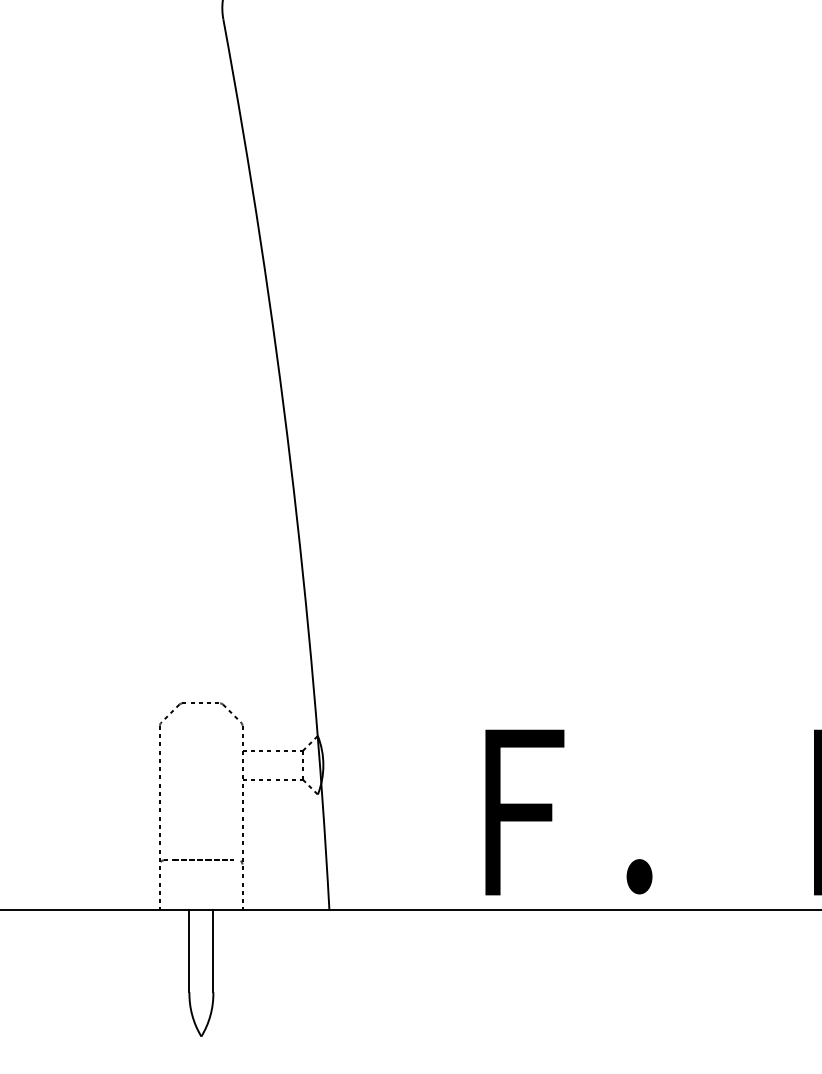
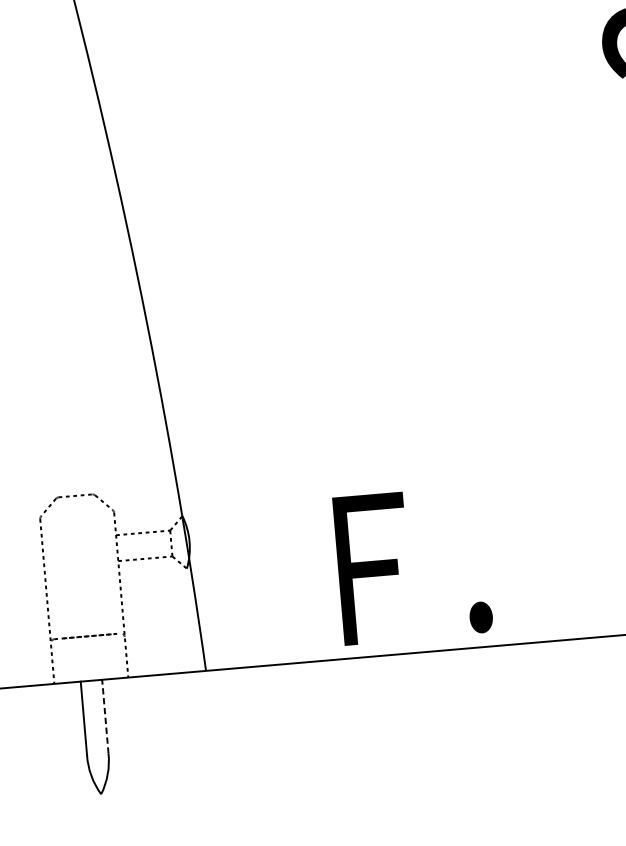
line: (213, 950) -> (105, 716), solid -> dashed

